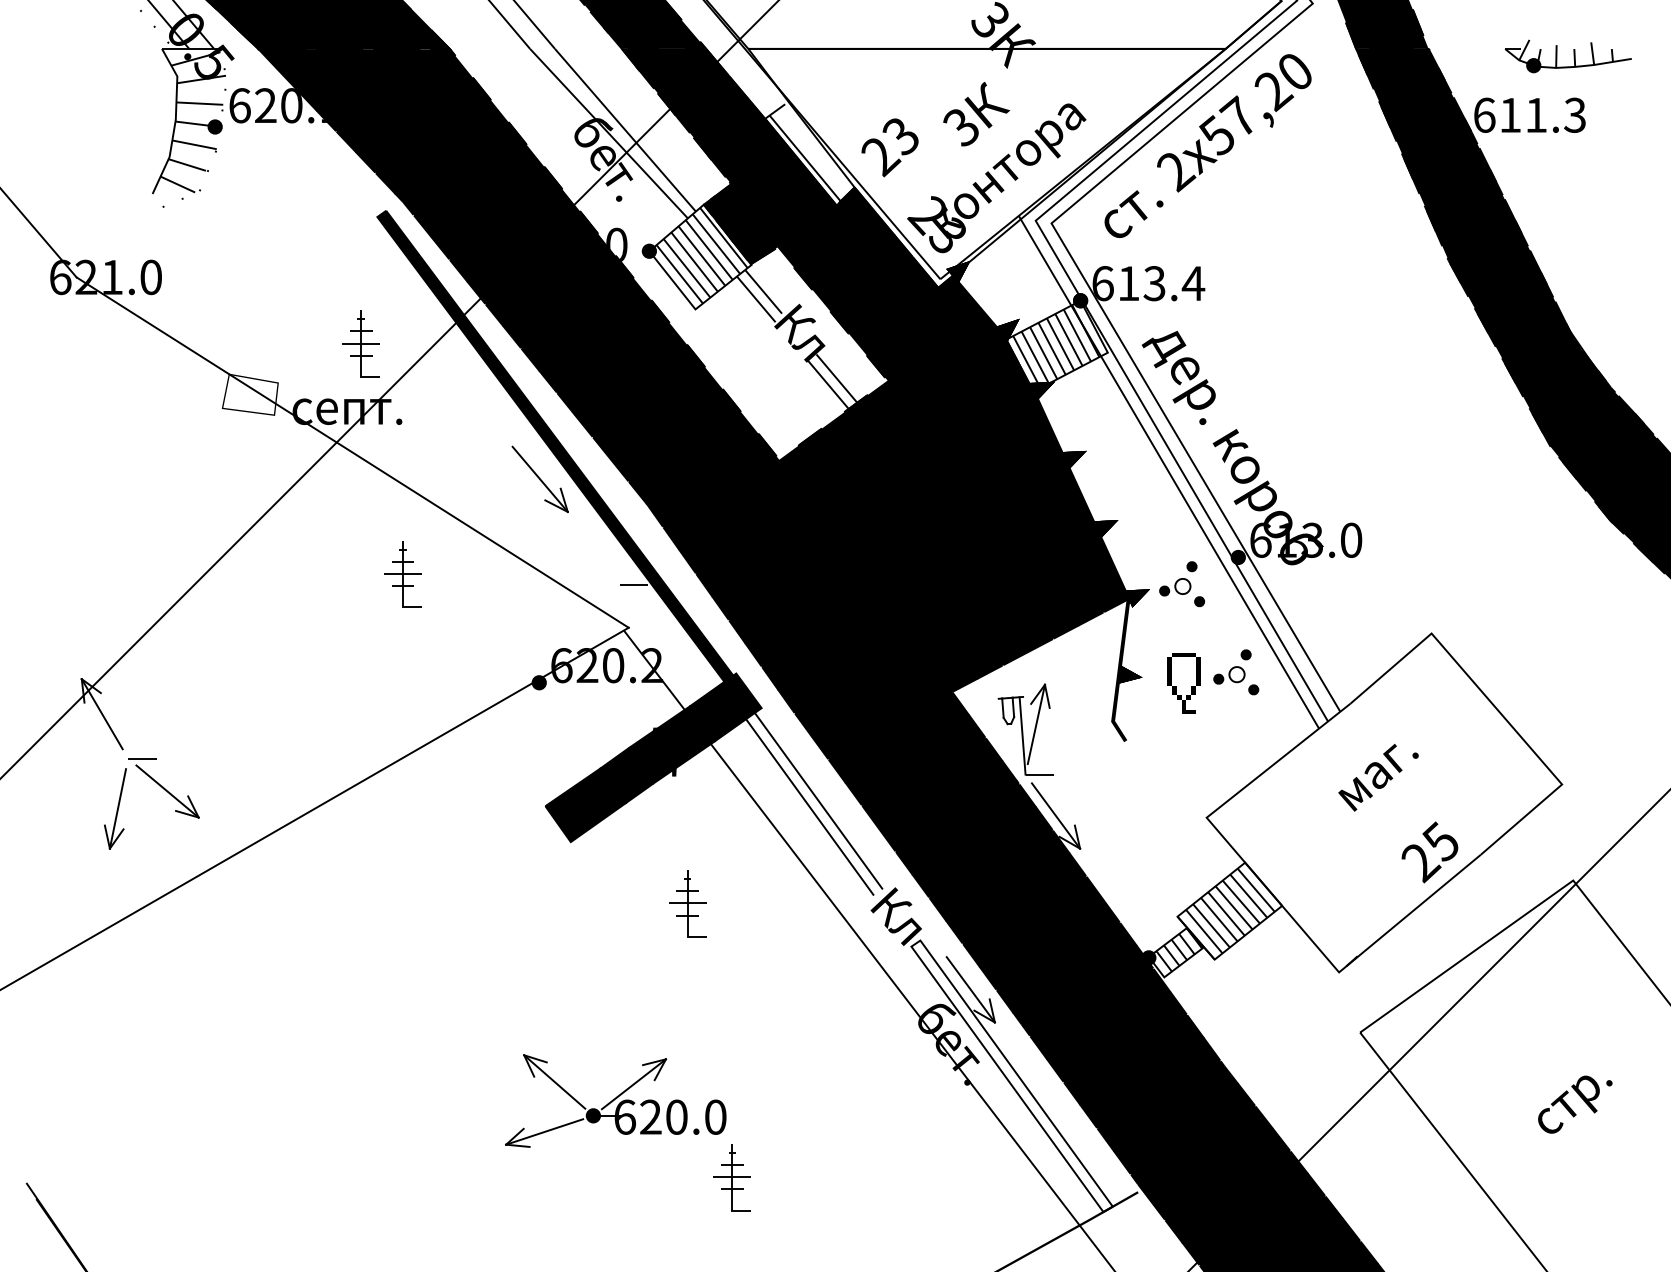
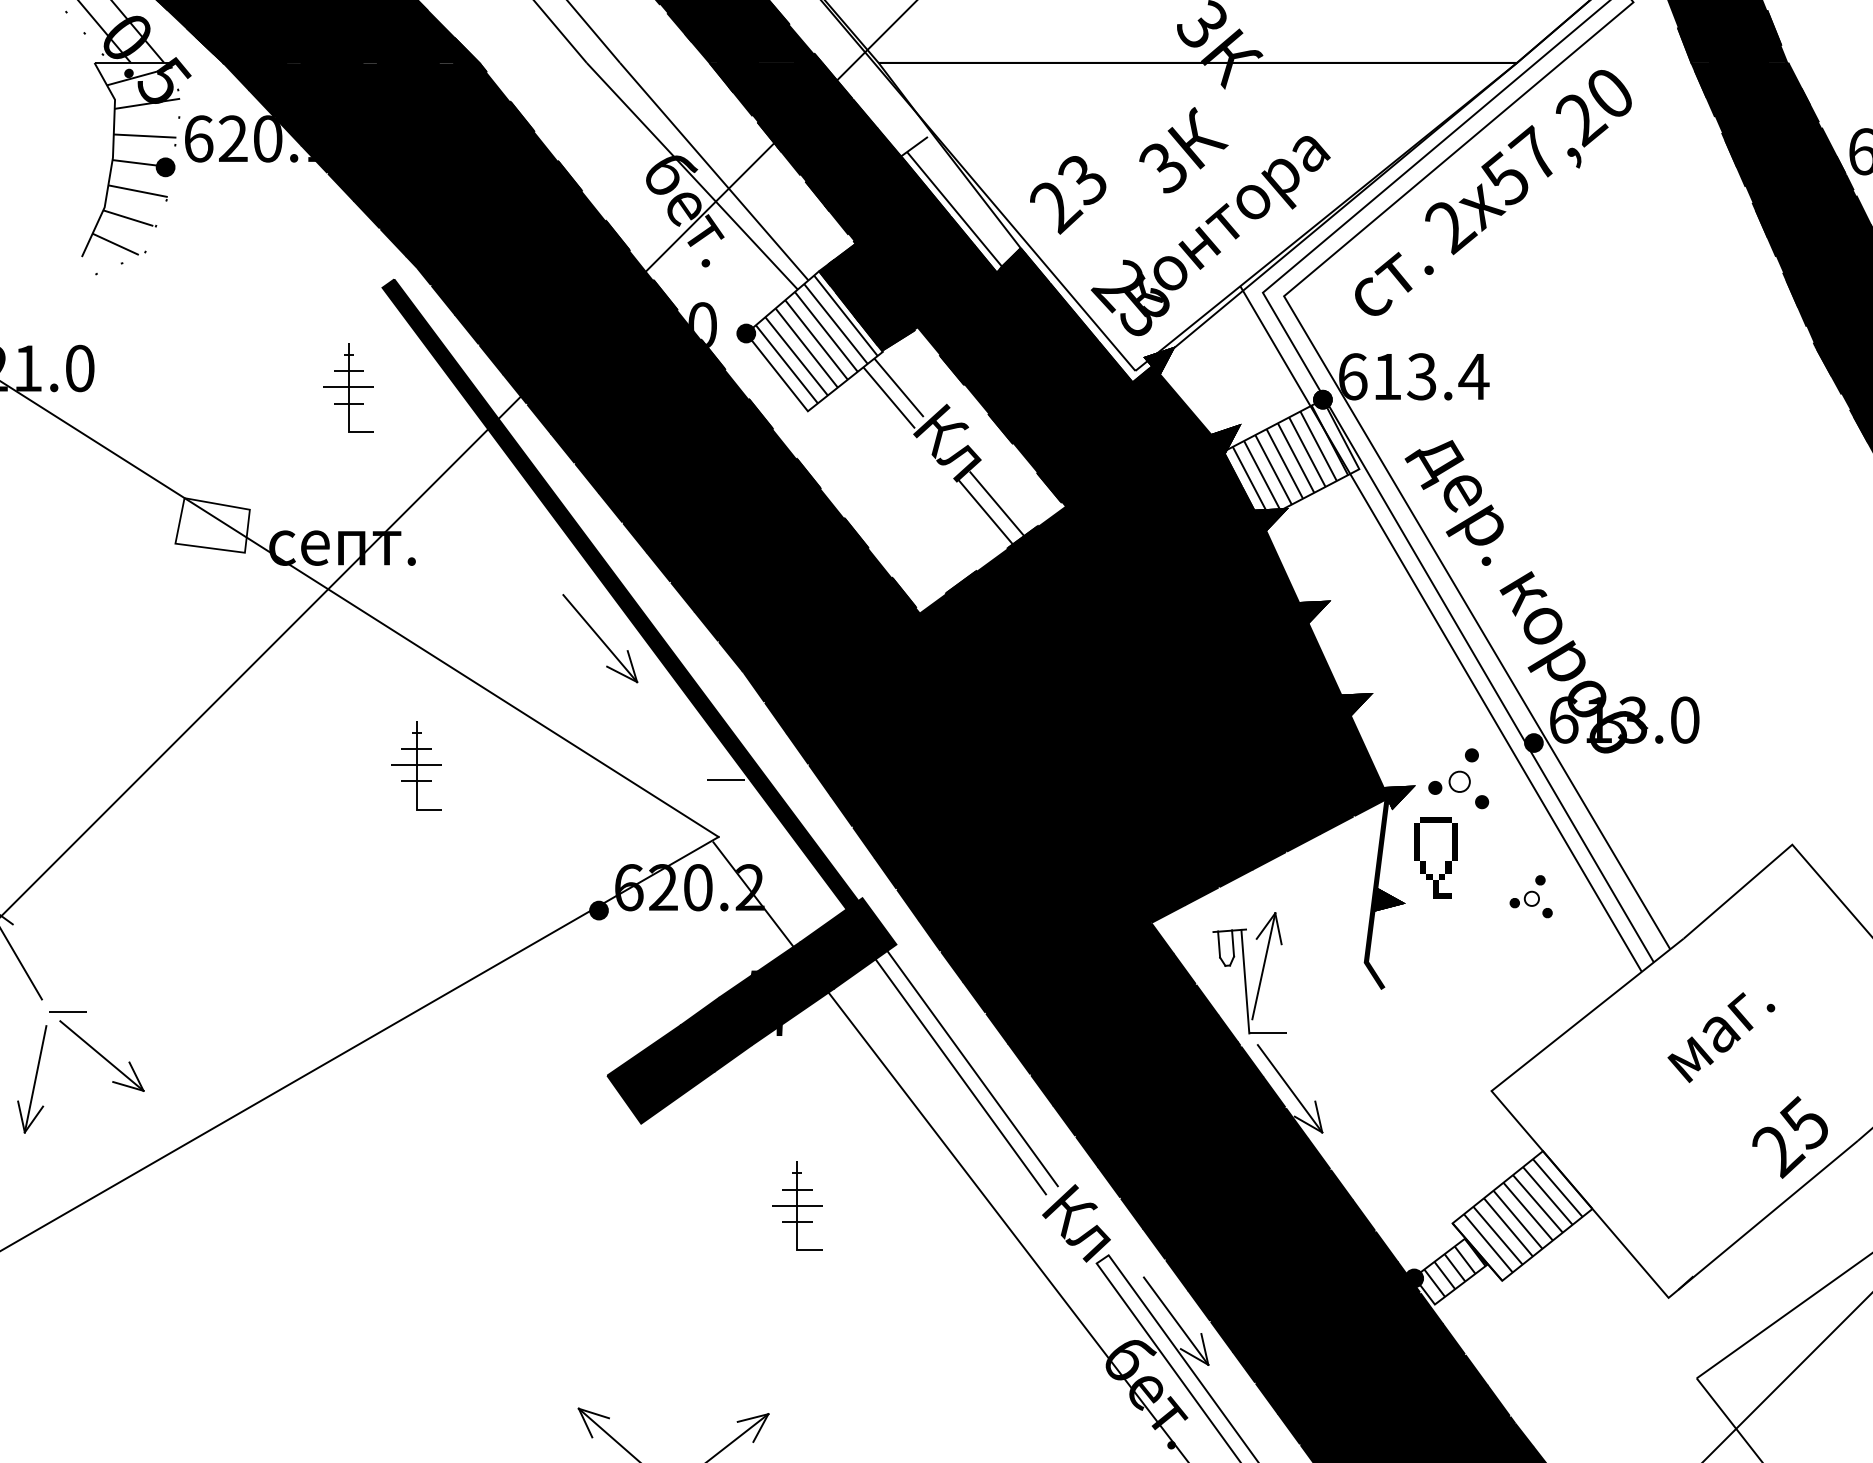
part: (360, 343) -> (347, 387), moved
part: (1236, 672) -> (1531, 896), size x0.7
part: (1183, 683) -> (1435, 858), moved

